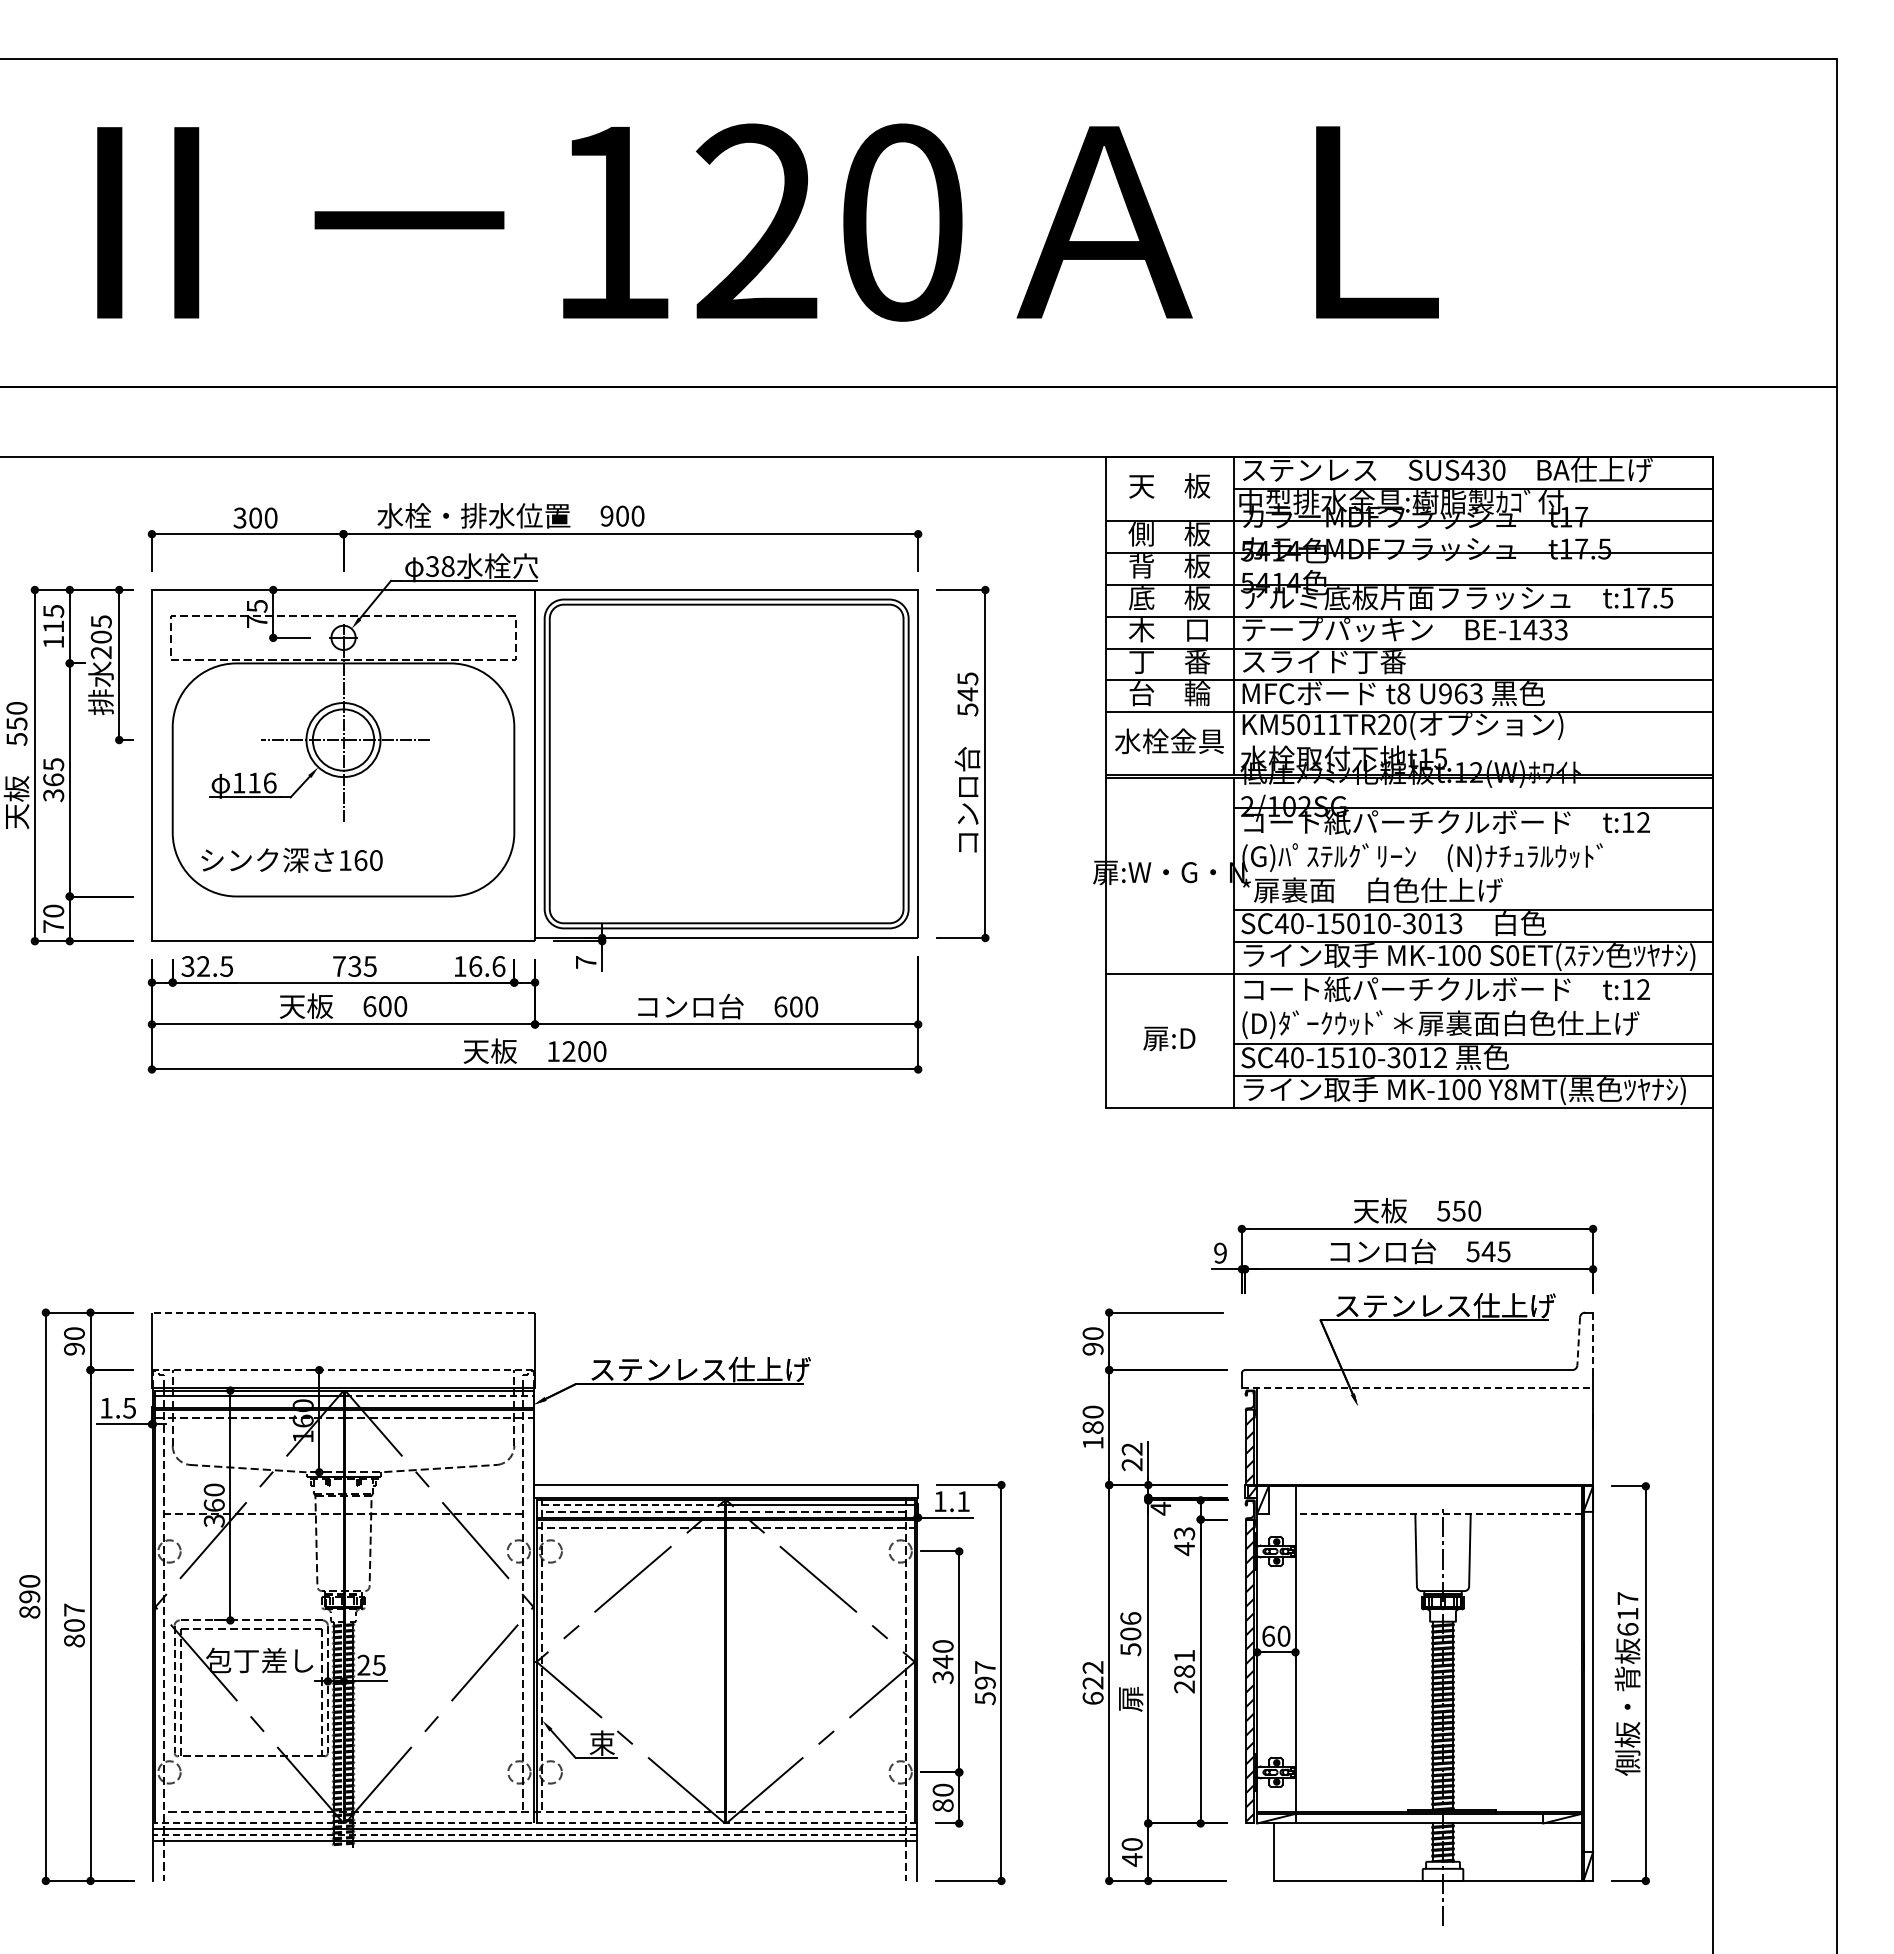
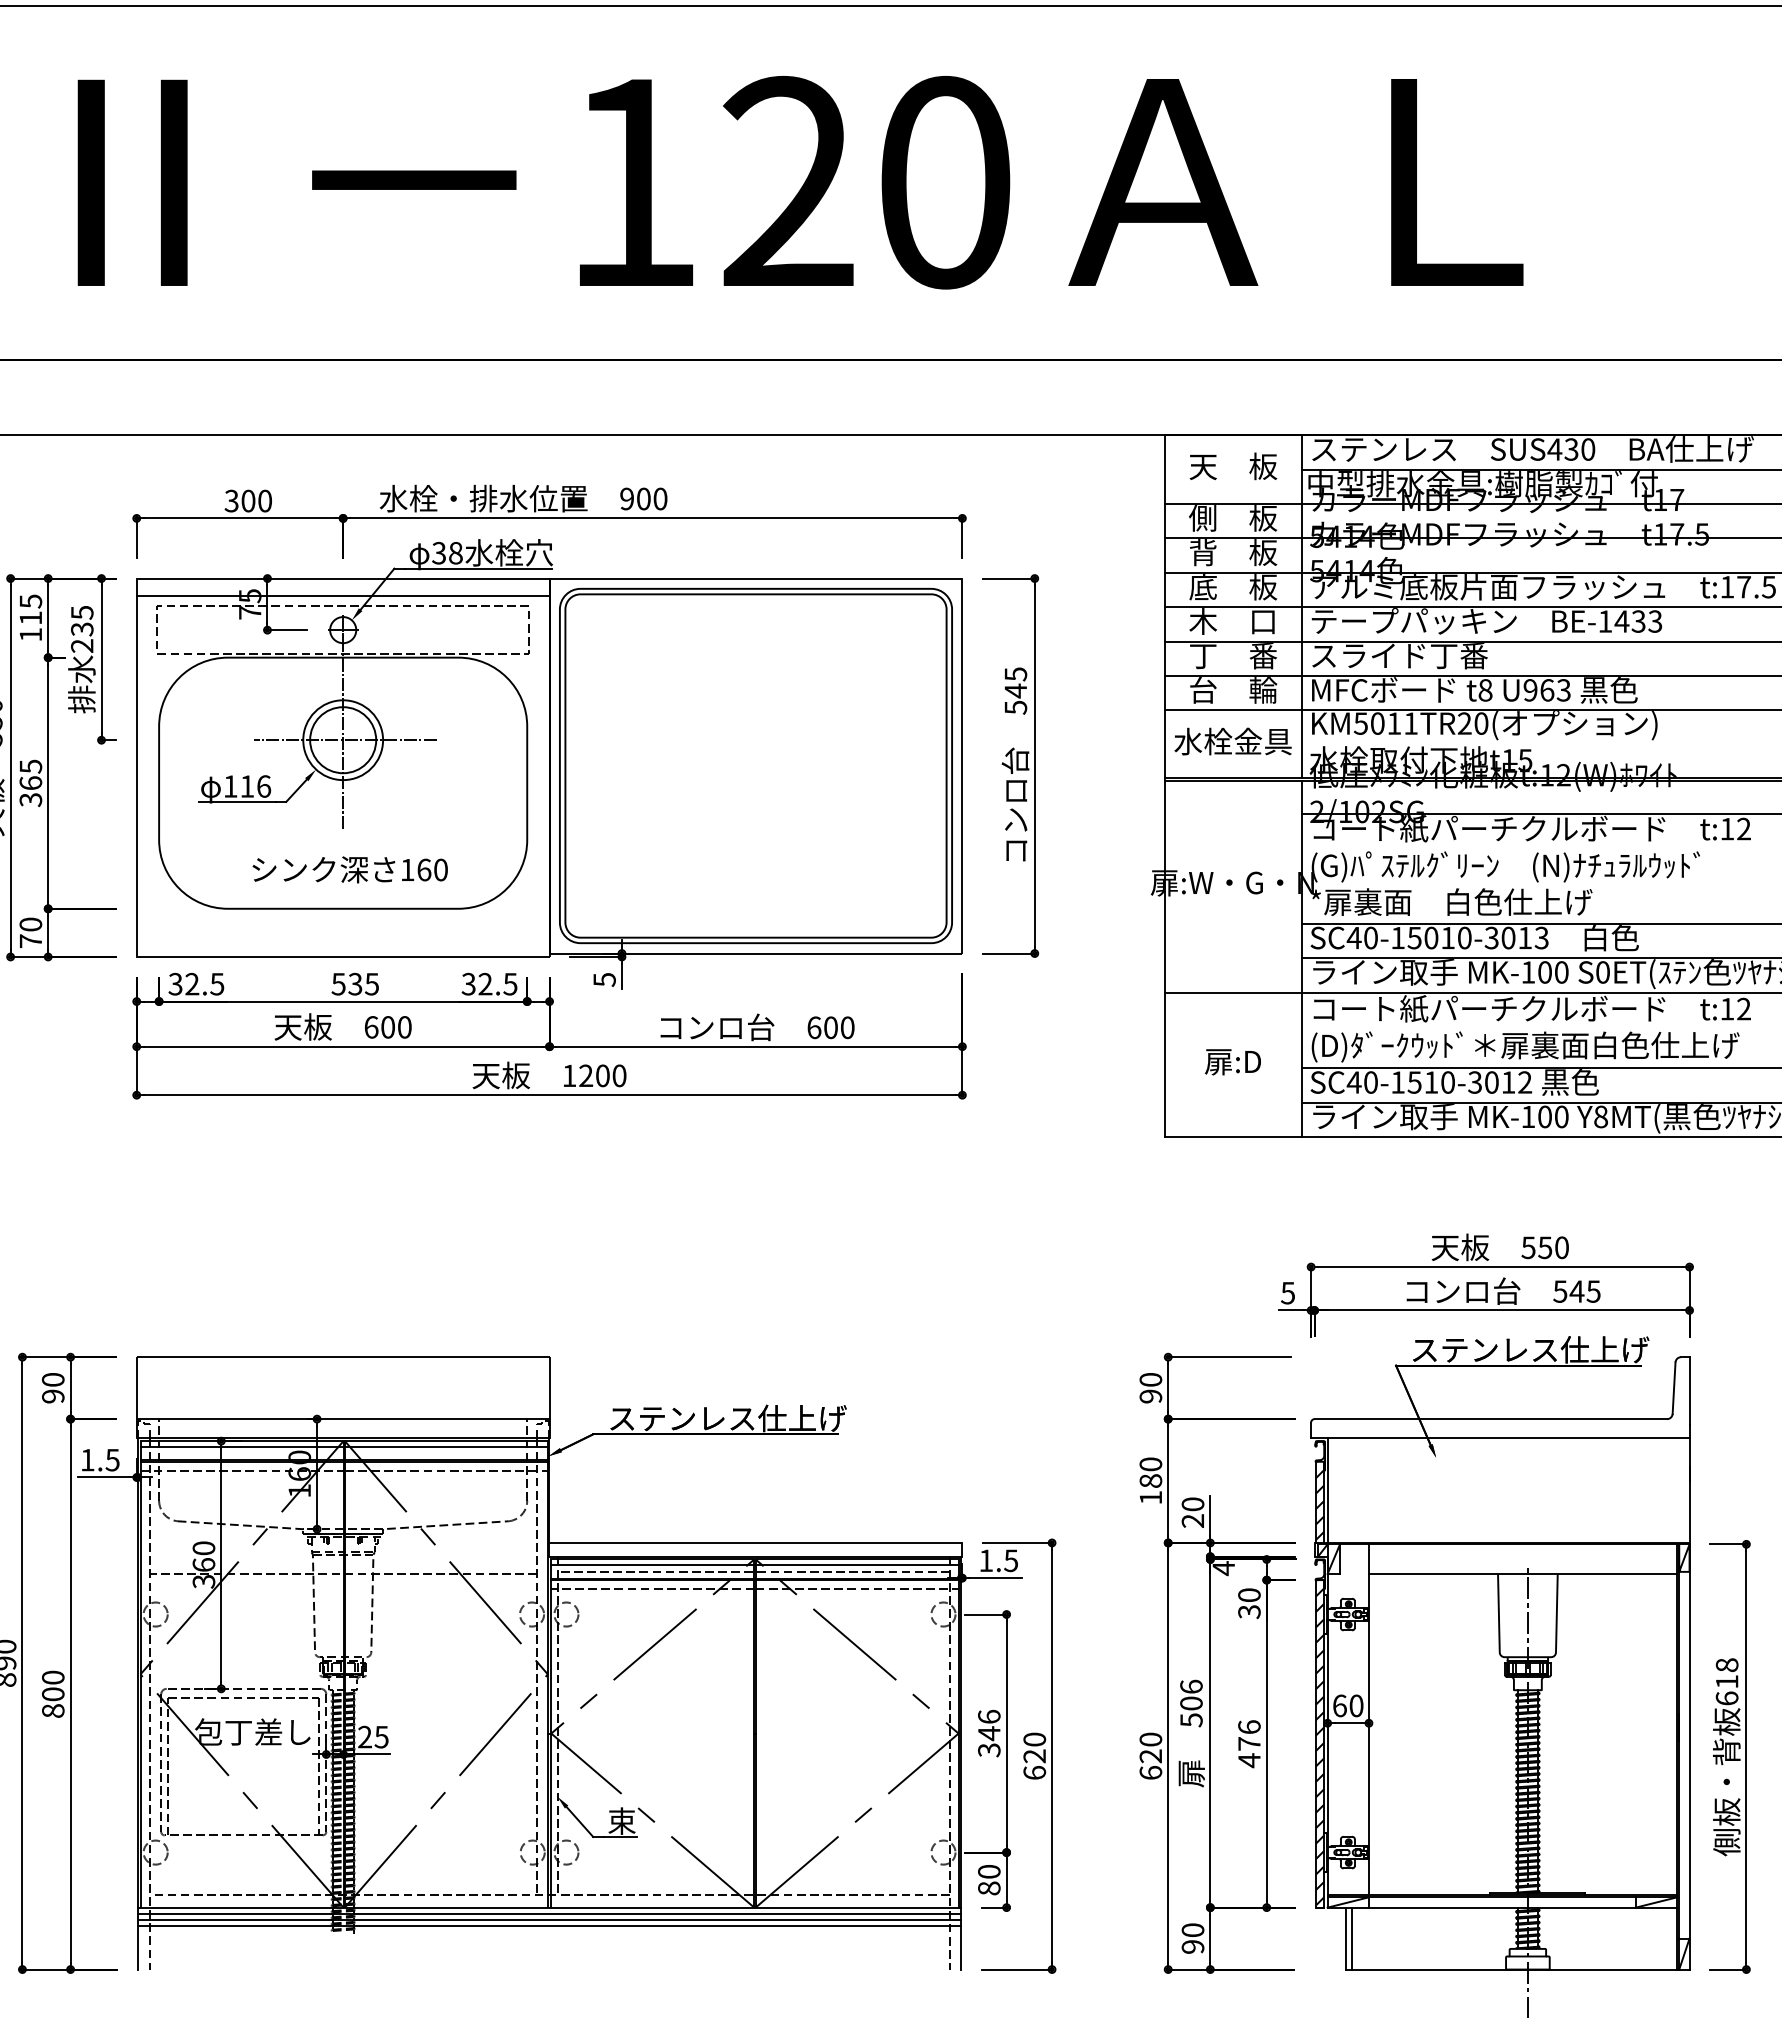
line: (343, 605) -> (343, 595), added
text: (101, 636) -> (82, 628), 205 -> 235
text: (291, 859) -> (349, 868), moved
text: (586, 962) -> (604, 979), 7 -> 5
text: (338, 966) -> (337, 984), 735 -> 535
text: (479, 966) -> (489, 984), 16.6 -> 32.5
text: (1220, 1252) -> (1288, 1292), 9 -> 5
line: (343, 1312) -> (343, 1357), dashed -> solid
line: (1578, 1341) -> (1673, 1388), dashed -> solid
line: (1593, 1343) -> (1690, 1390), dashed -> solid
line: (343, 1370) -> (343, 1419), dashed -> solid
line: (1417, 1388) -> (1500, 1438), dashed -> solid
line: (439, 1395) -> (446, 1446), dashed -> solid
text: (1131, 1448) -> (1192, 1503), 22 -> 20
text: (962, 1501) -> (1010, 1560), 1.1 -> 1.5
line: (630, 1505) -> (652, 1564), dashed -> solid
line: (1438, 1513) -> (1523, 1573), dashed -> solid
text: (1184, 1541) -> (1249, 1603), 43 -> 30
text: (1627, 1598) -> (1726, 1665), 617 -> 618
text: (74, 1609) -> (53, 1677), 807 -> 800
text: (942, 1646) -> (988, 1716), 340 -> 346
text: (1092, 1667) -> (1150, 1739), 622 -> 620
text: (1184, 1671) -> (1249, 1743), 281 -> 476
text: (984, 1683) -> (1033, 1756), 597 -> 620
line: (534, 1823) -> (548, 1907), dashed -> solid
line: (534, 1834) -> (548, 1919), dashed -> solid
line: (1279, 1851) -> (1351, 1937), added
text: (1131, 1860) -> (1192, 1947), 40 -> 90

